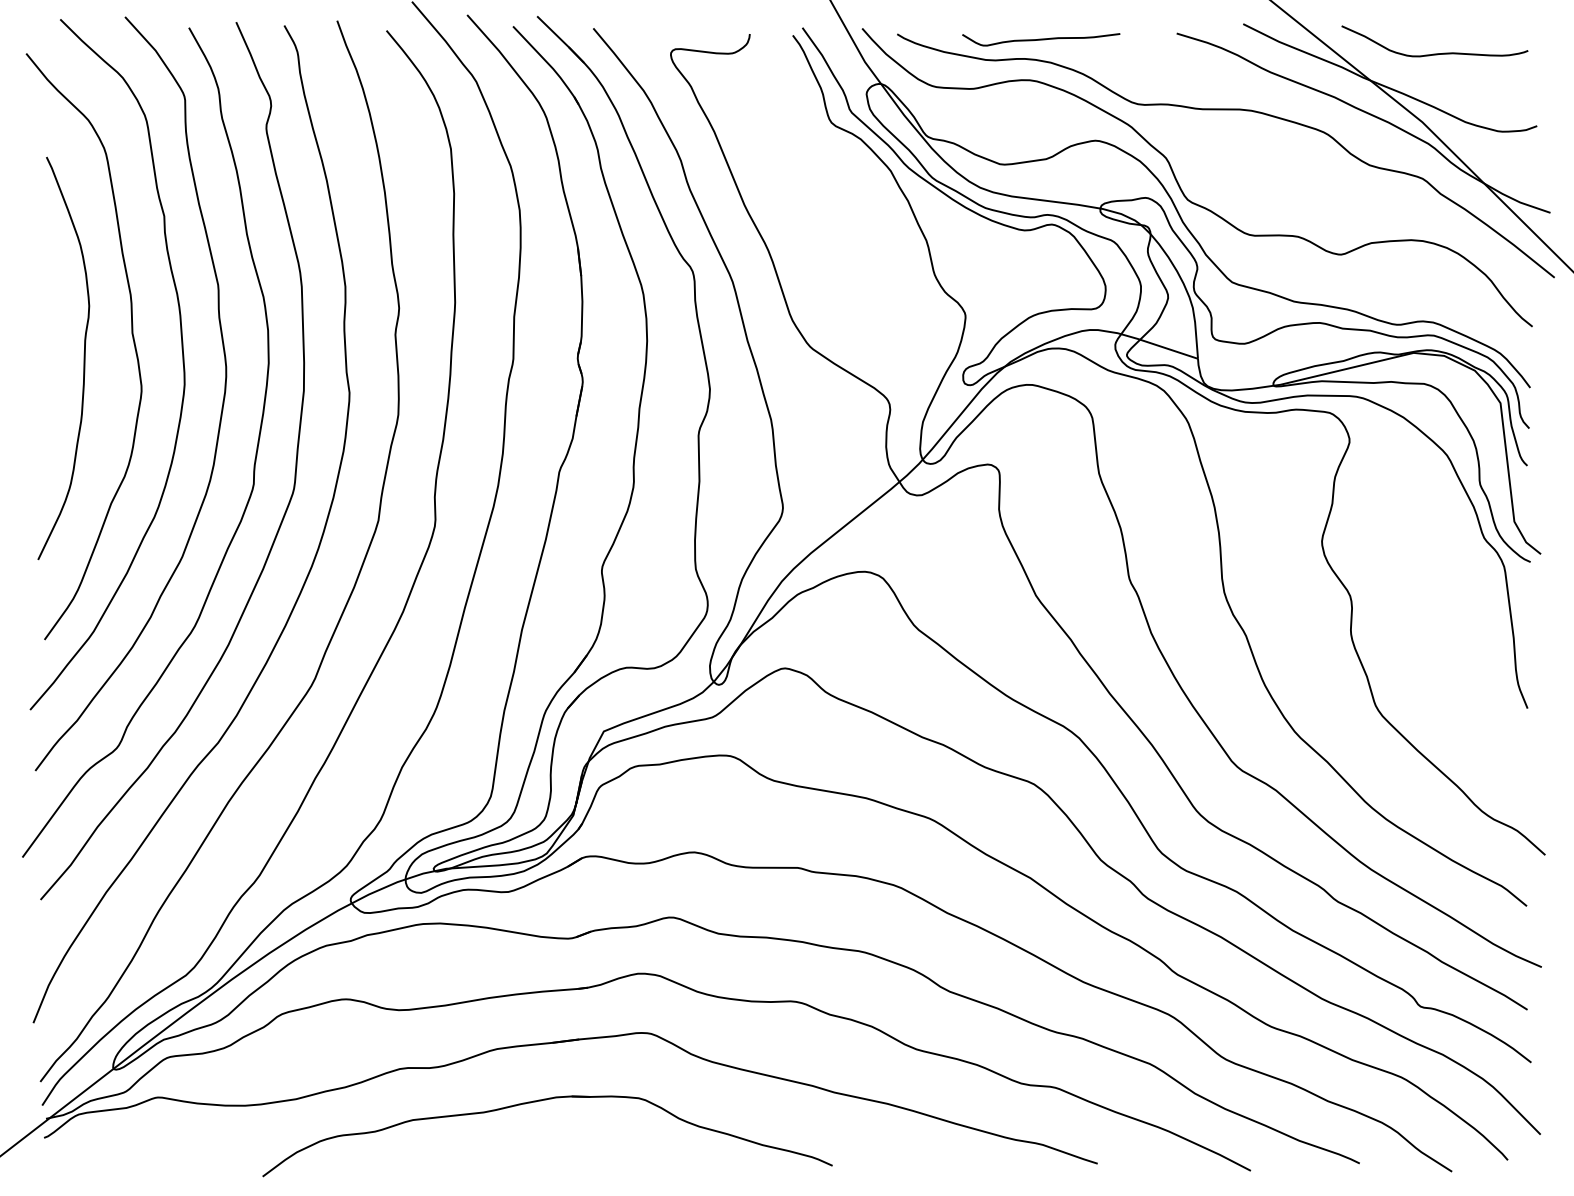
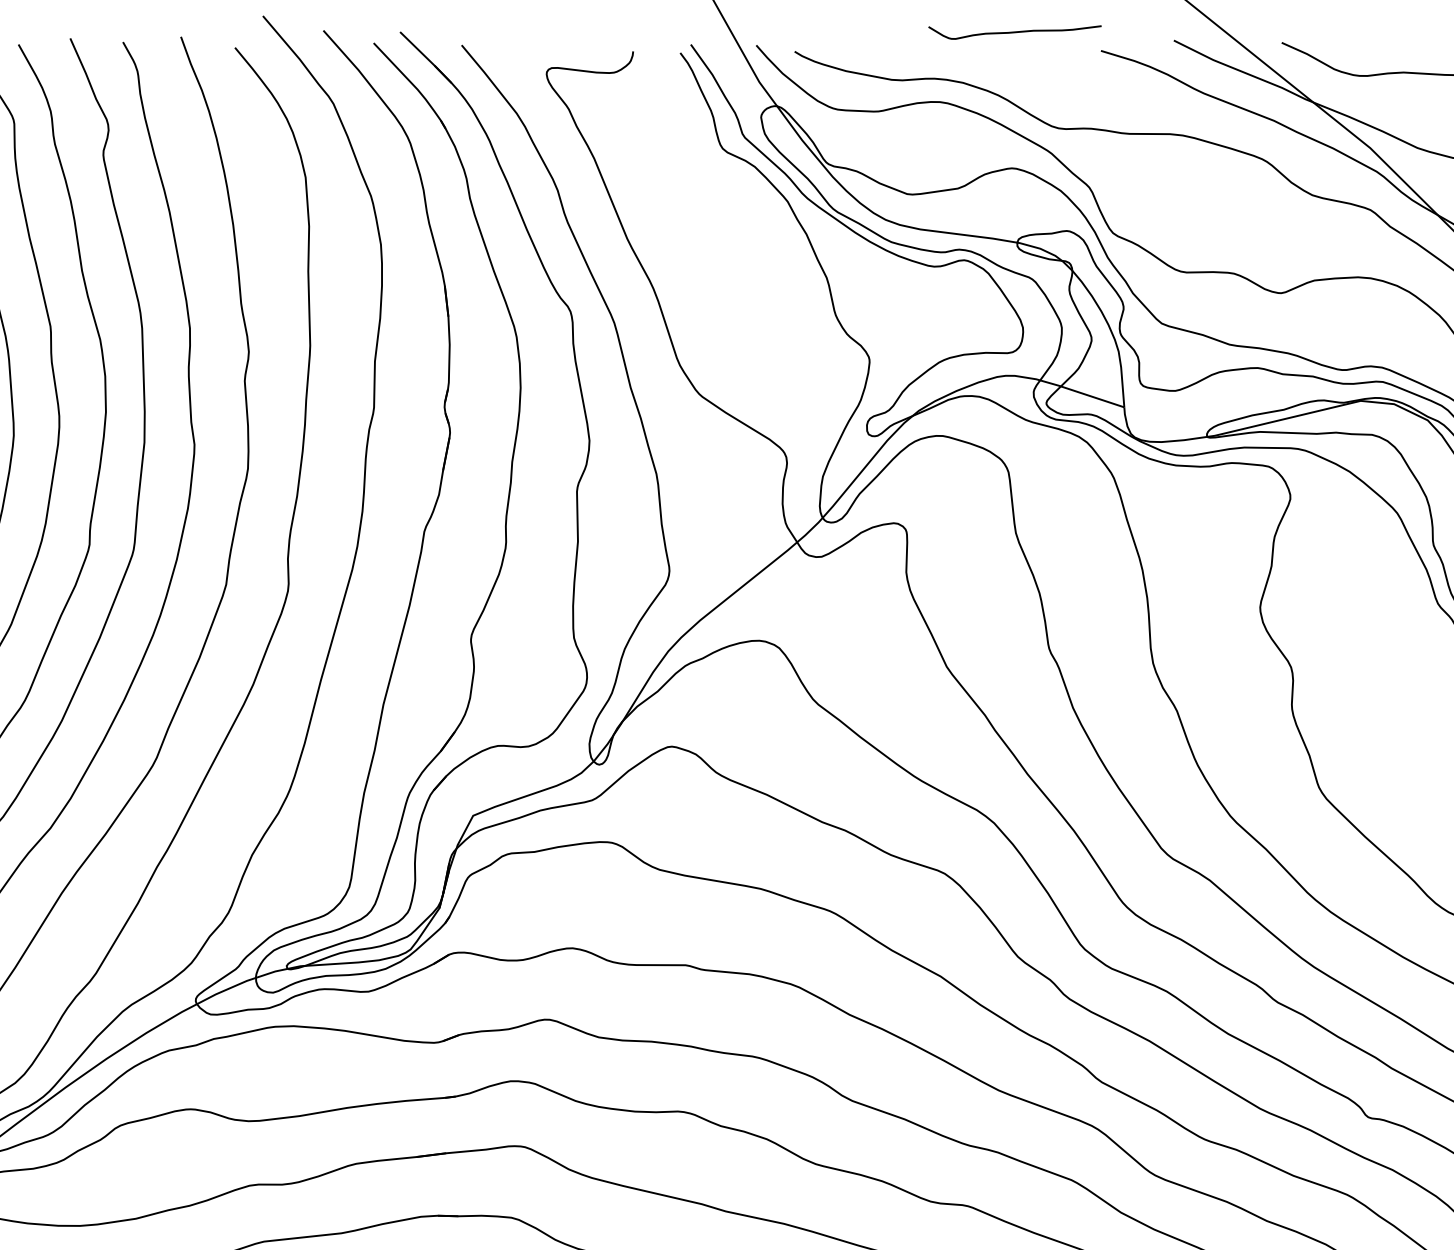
curve: (1041, 39) -> (1015, 32), moved

